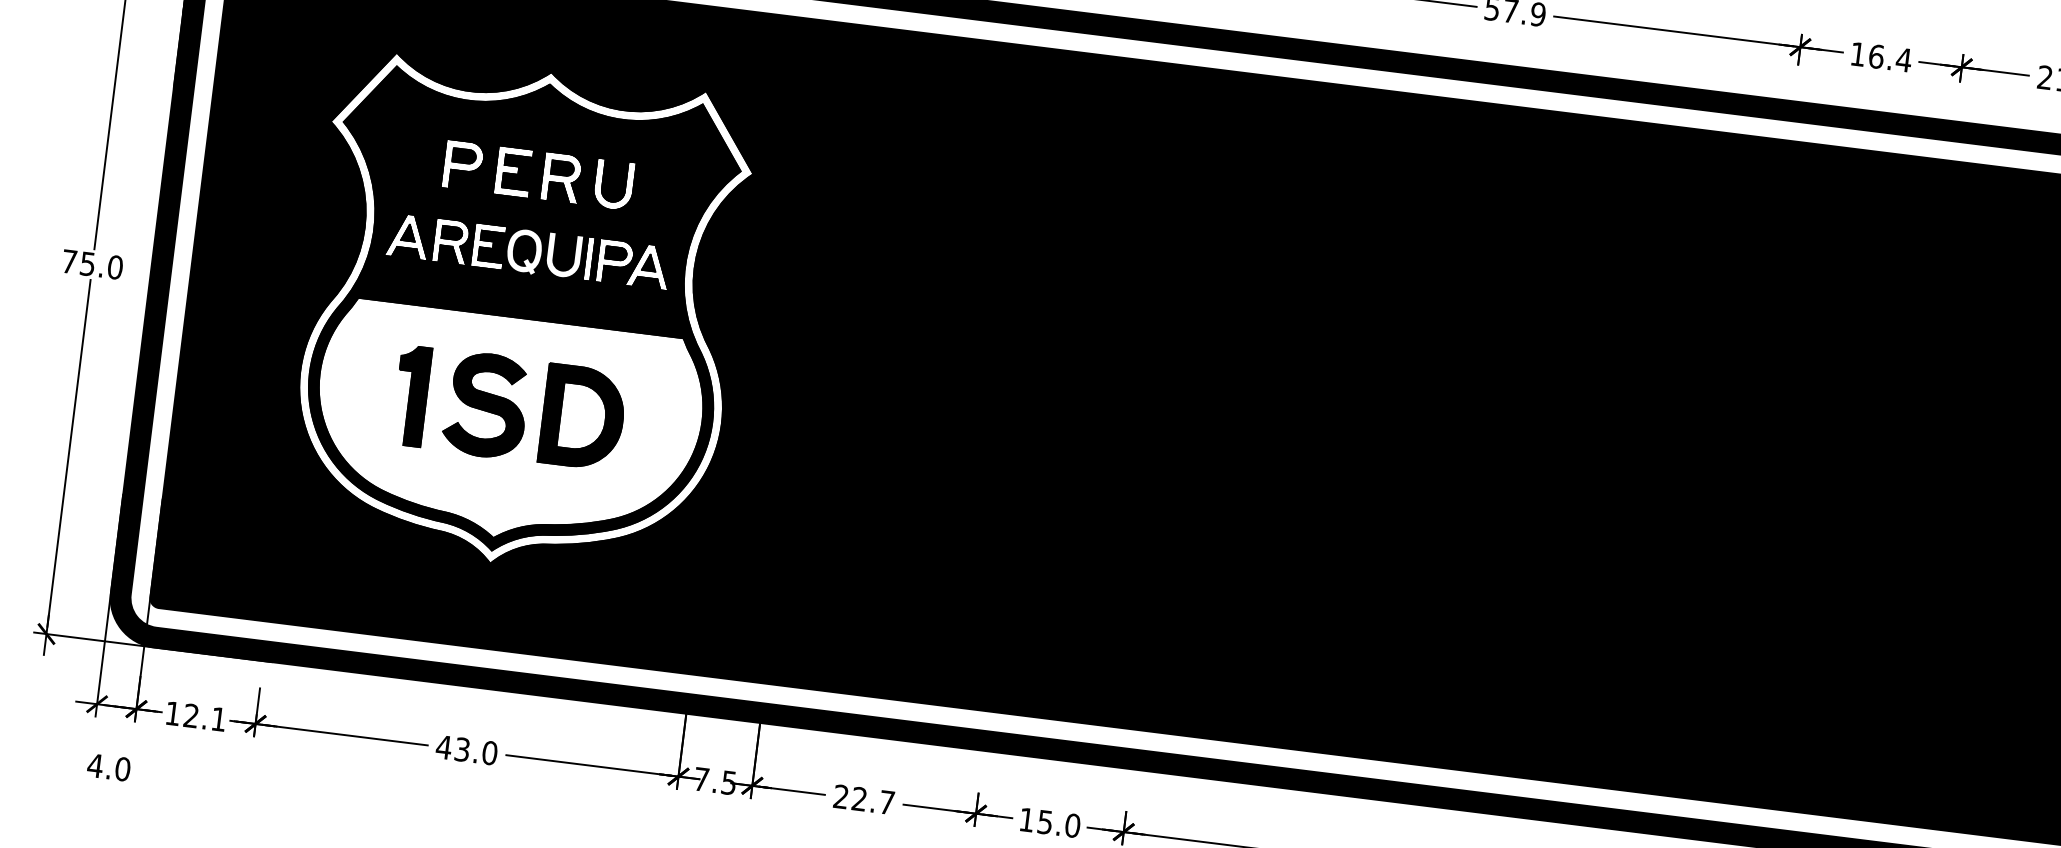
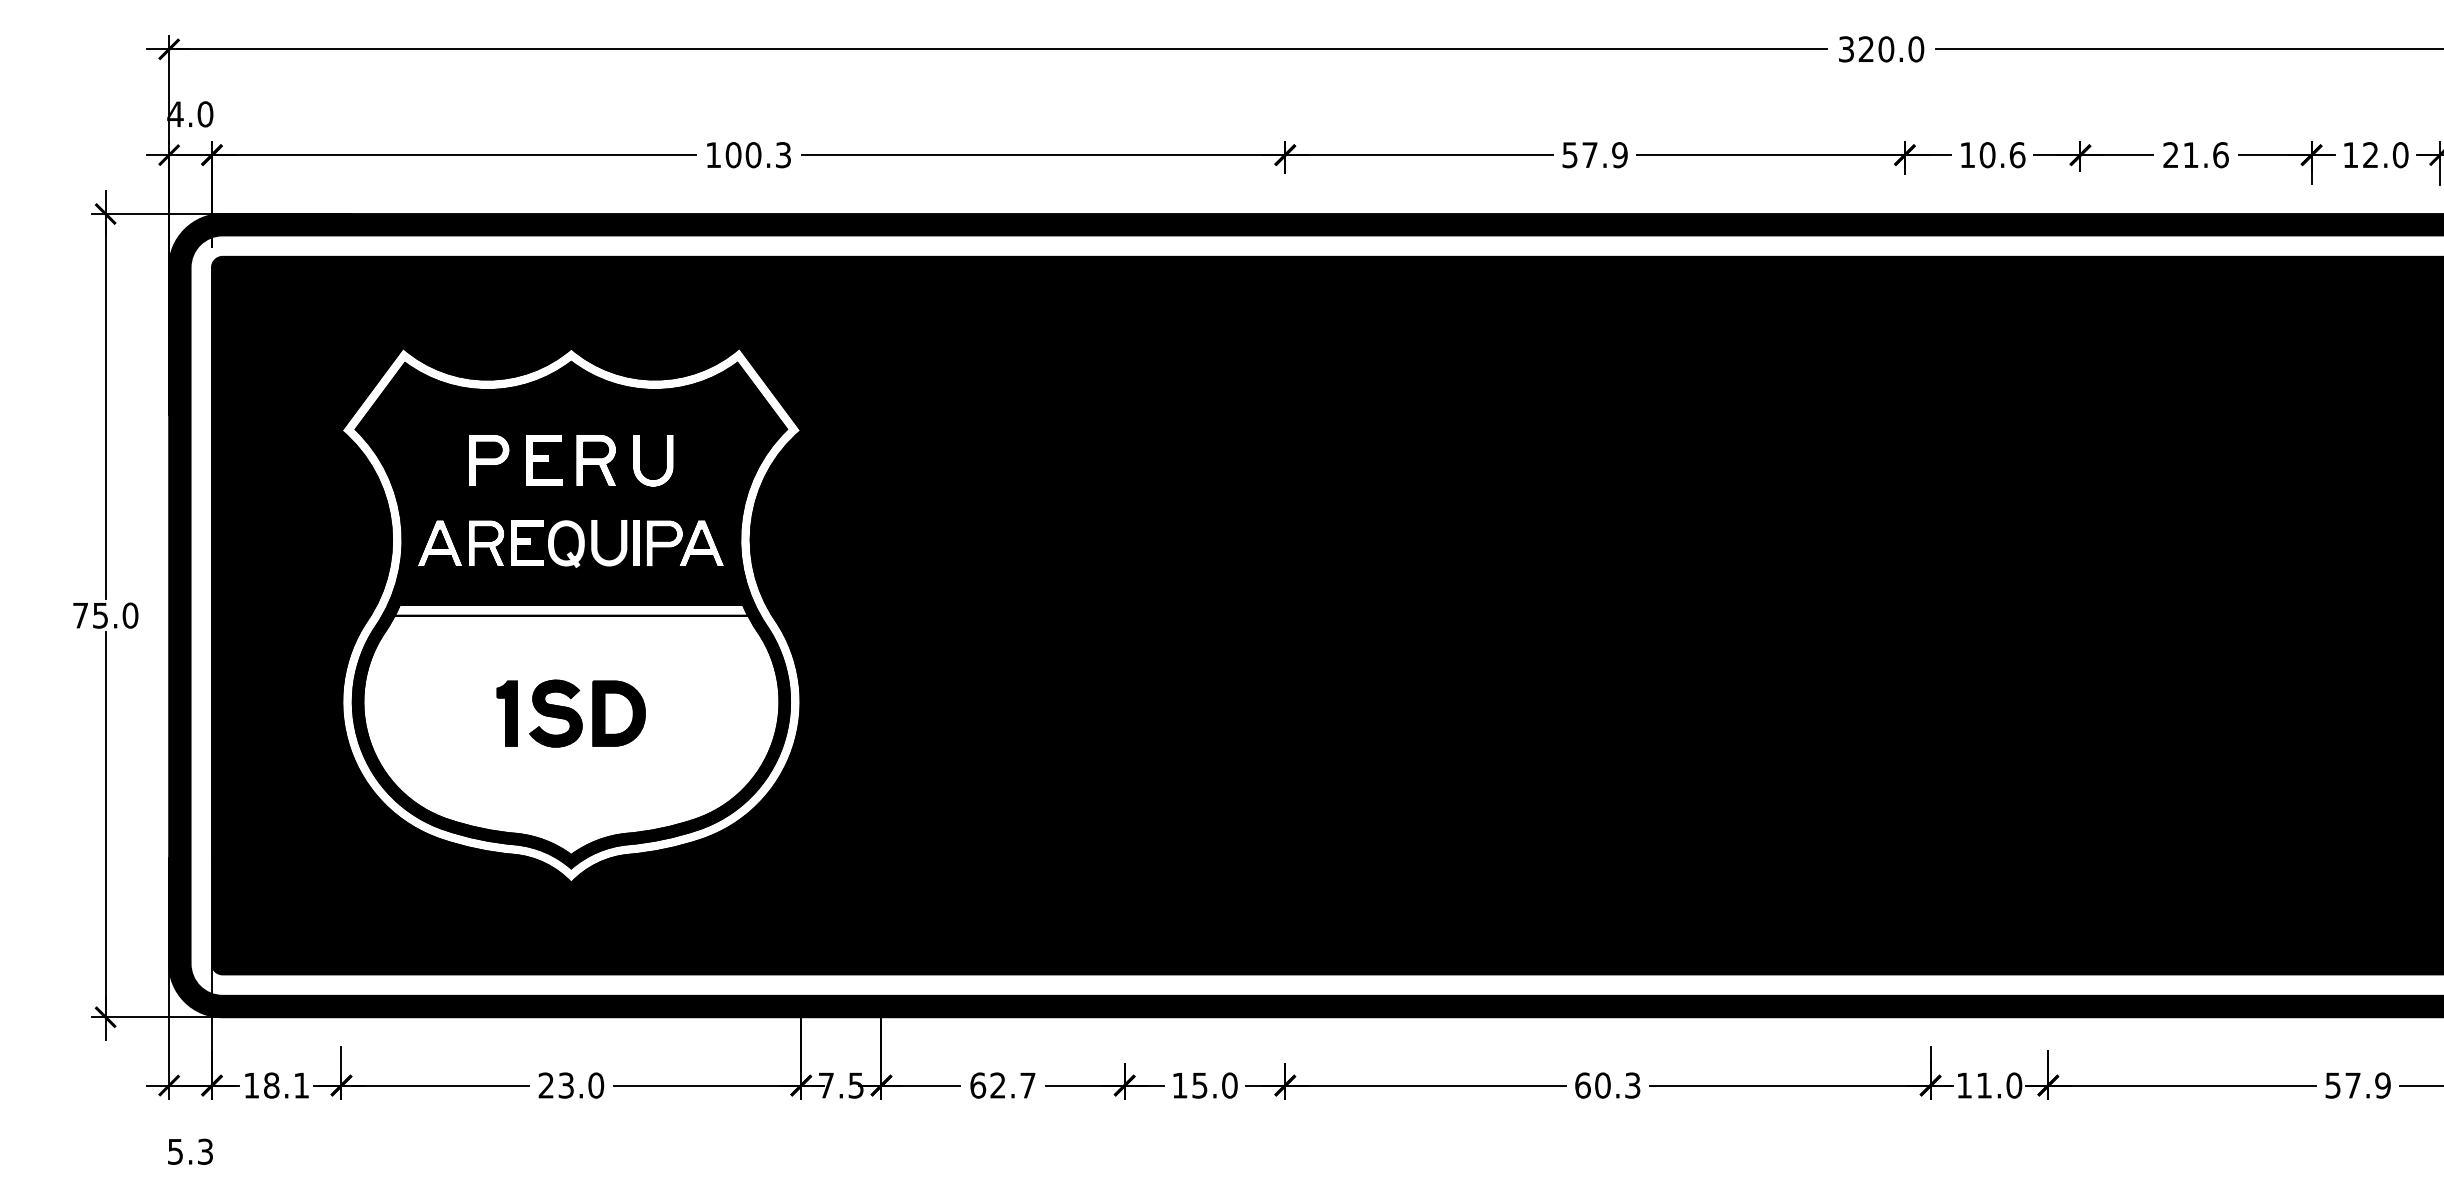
text: (1890, 58) -> (2002, 155), 16.4 -> 10.6
fill: (521, 312) -> (571, 609), removed
part: (508, 407) -> (570, 713), size x0.6
text: (191, 715) -> (271, 1085), 12.1 -> 18.1
text: (444, 747) -> (546, 1085), 43.0 -> 23.0
text: (109, 767) -> (190, 1151), 4.0 -> 5.3
text: (841, 796) -> (978, 1085), 22.7 -> 62.7

